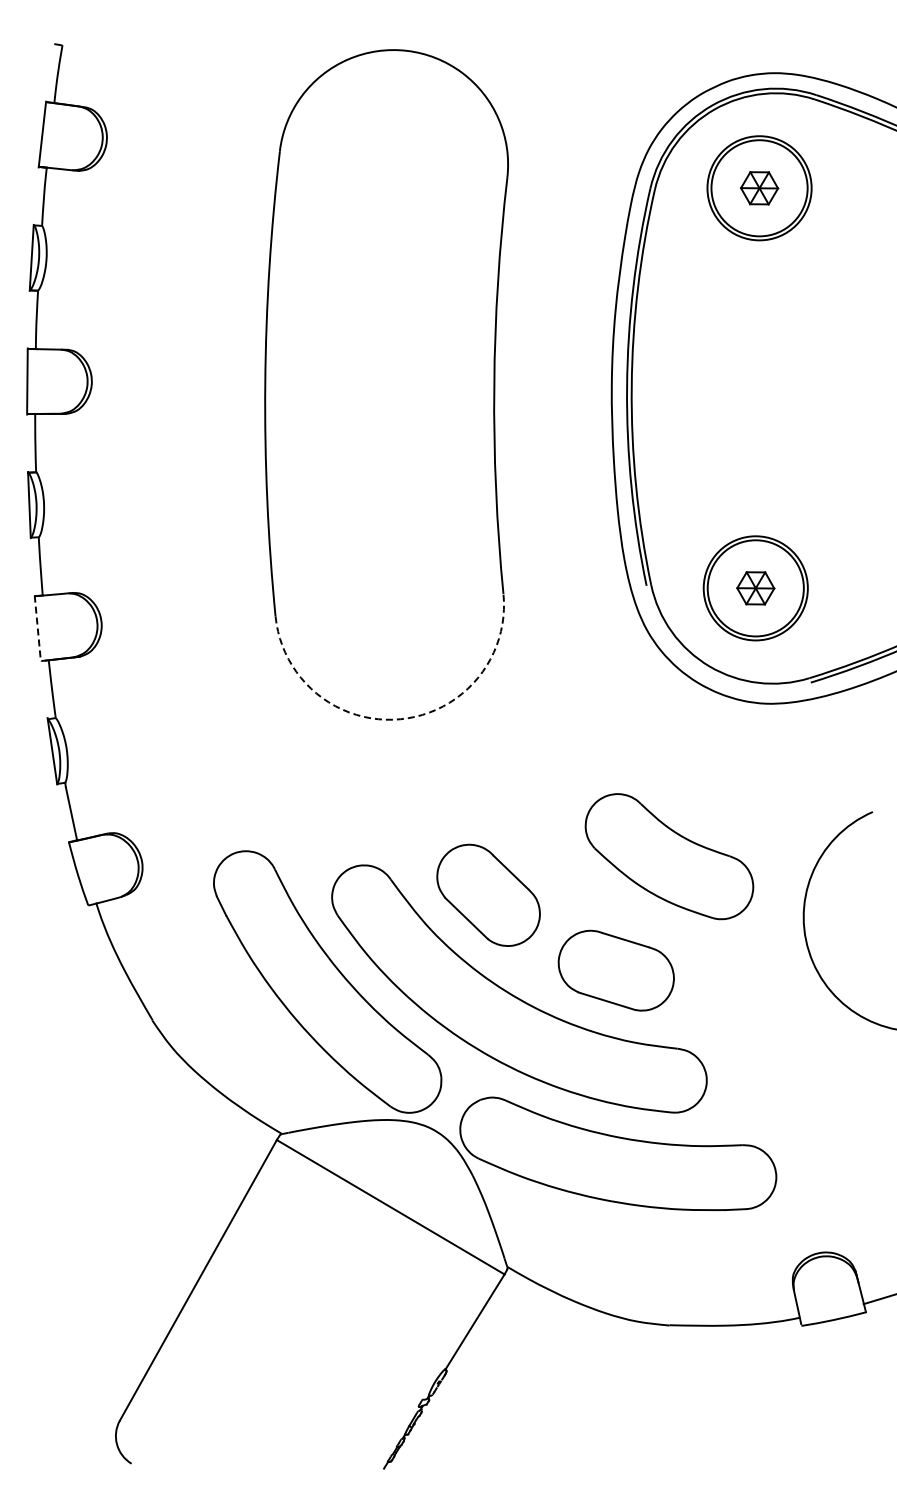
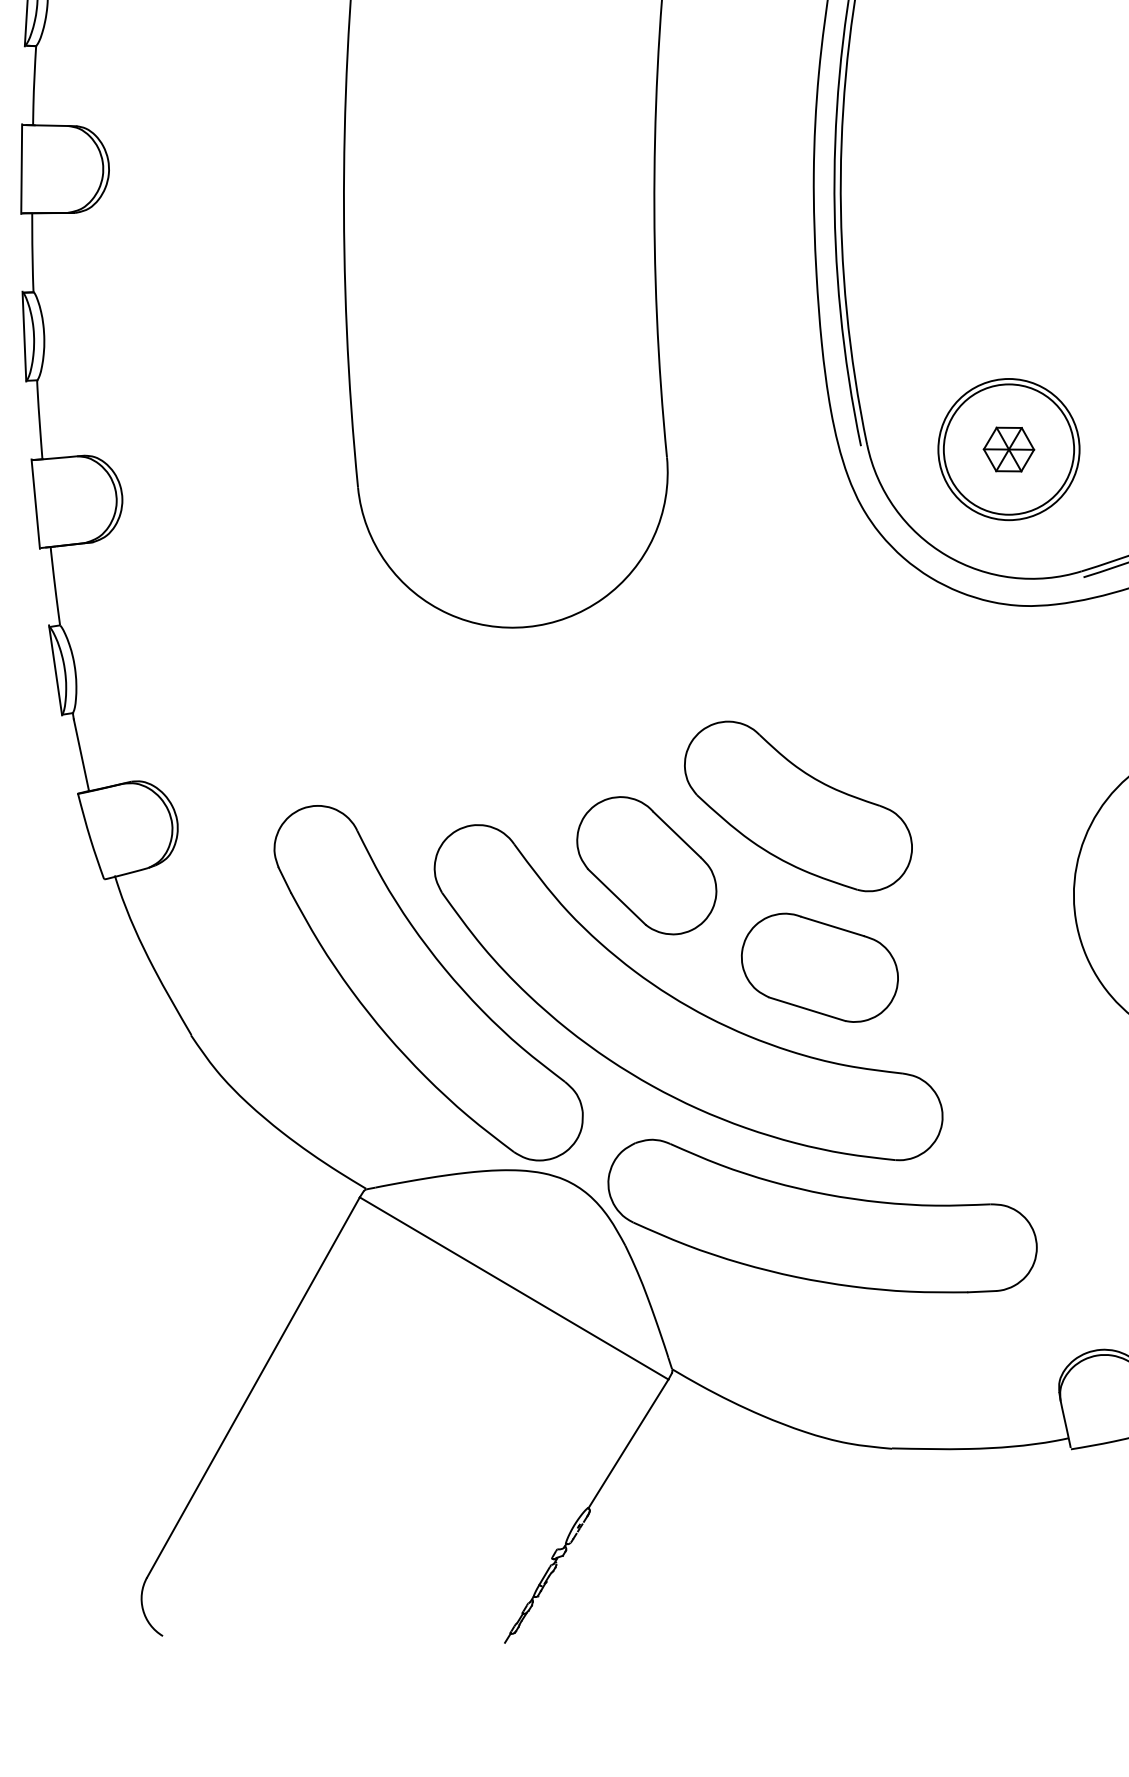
line: (37, 629) -> (35, 505), dashed -> solid
arc: (400, 719) -> (527, 627), dashed -> solid
part: (669, 856) -> (798, 806), moved

